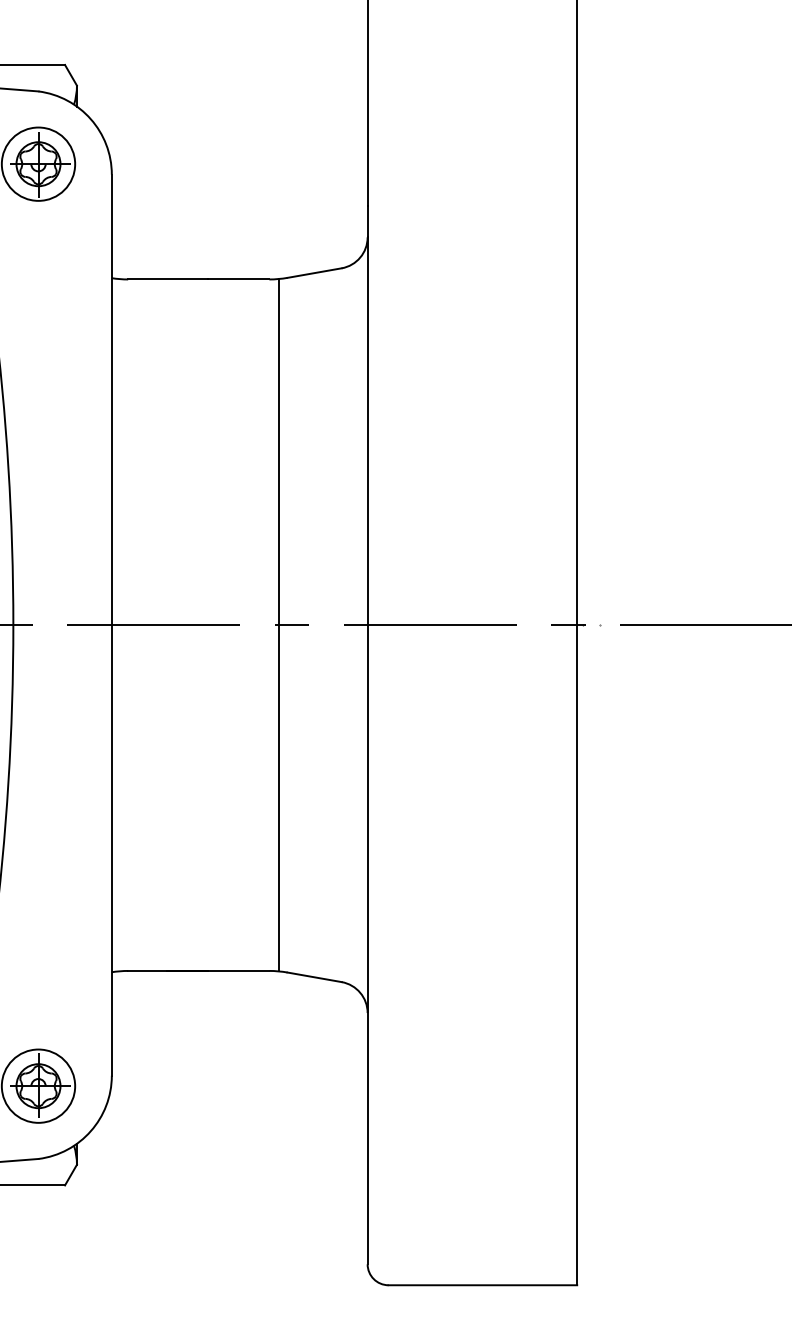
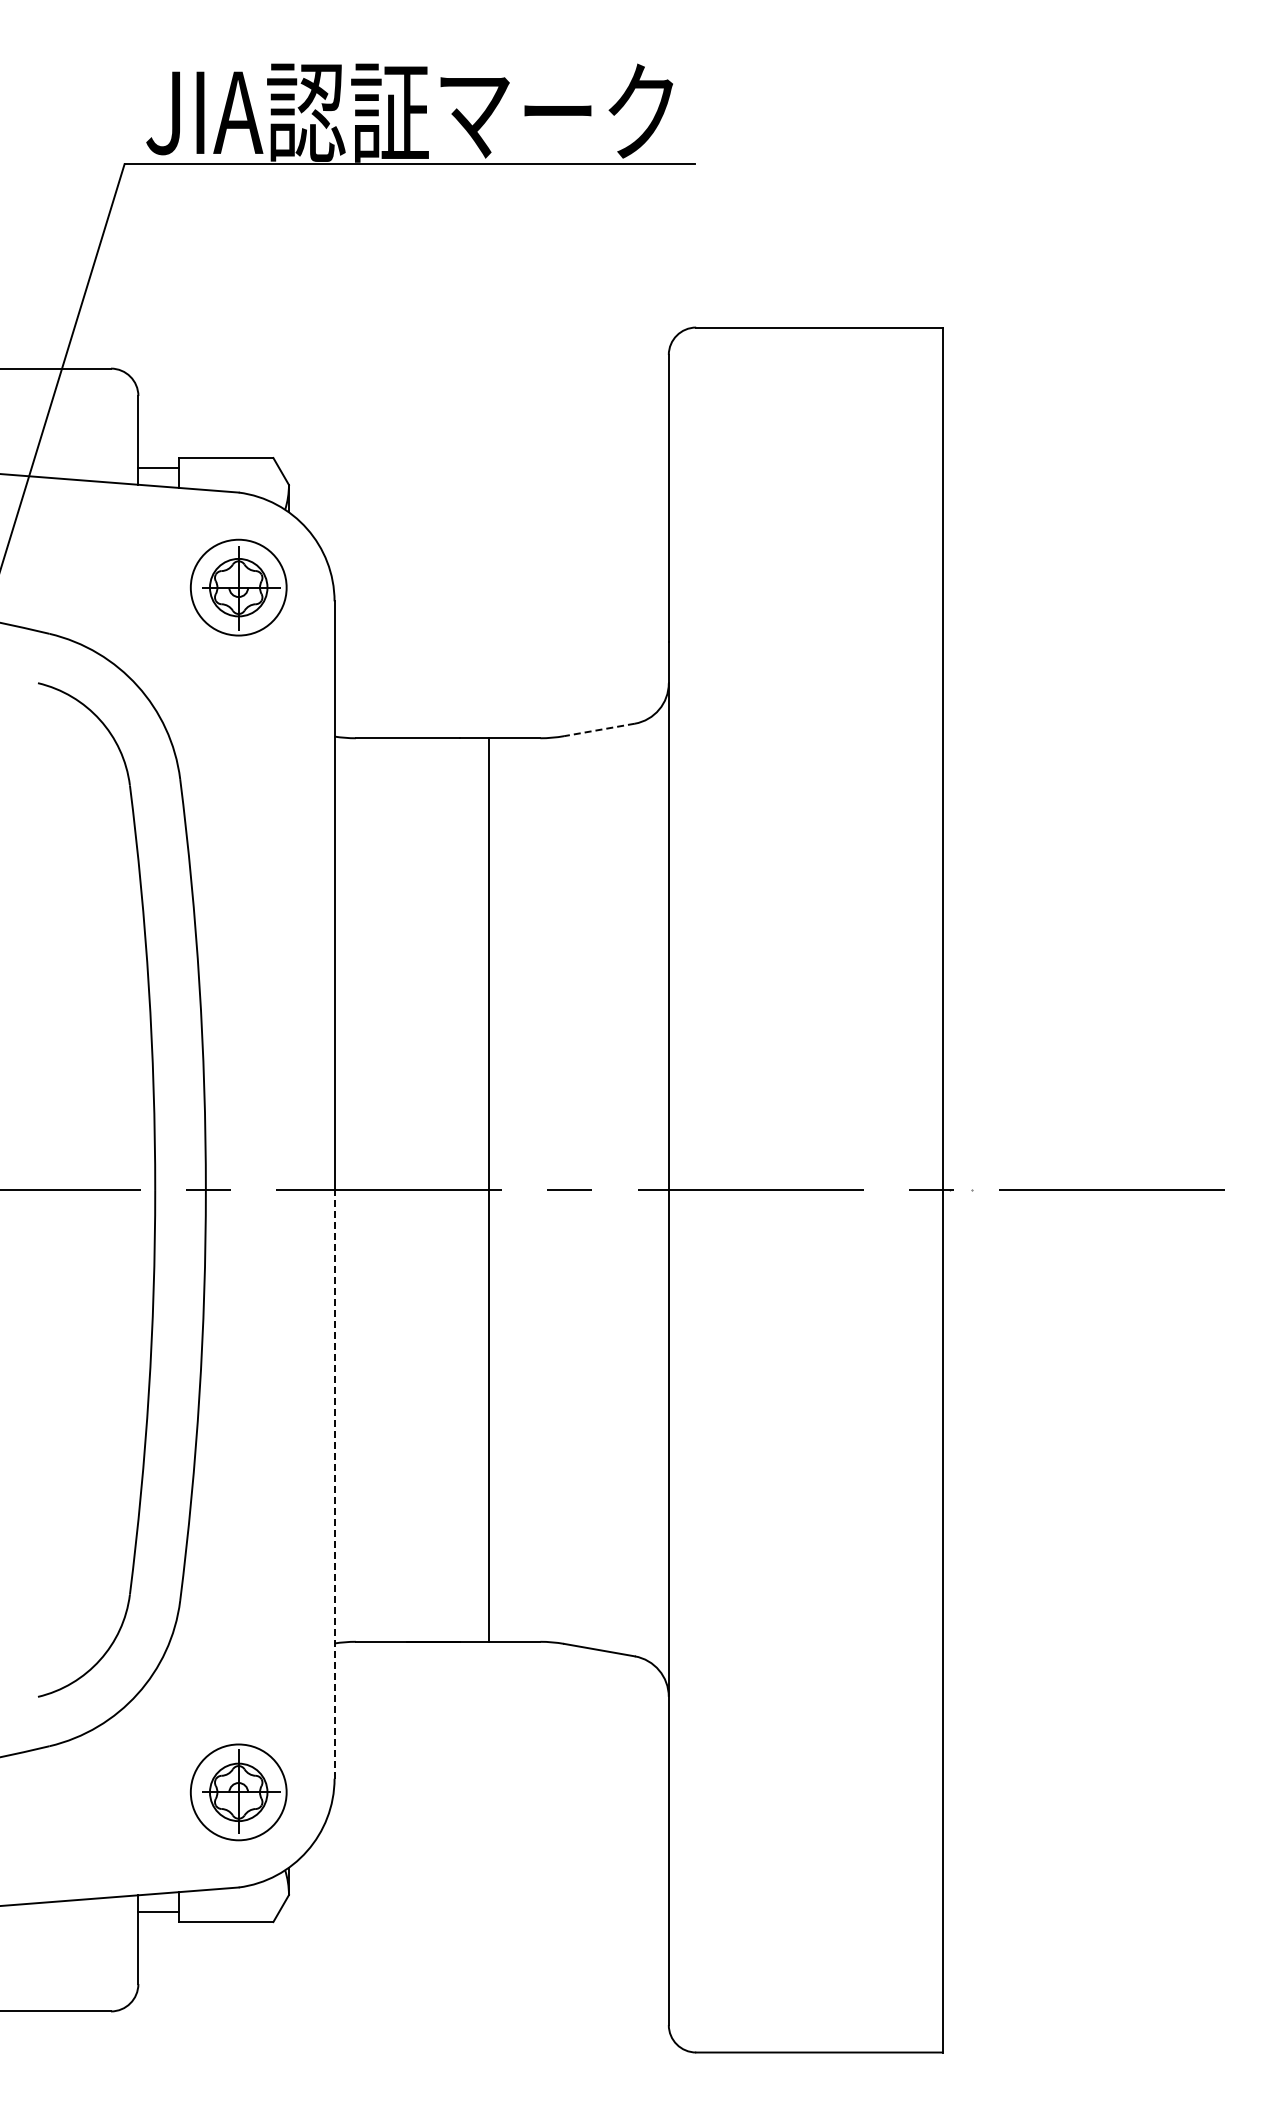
line: (314, 272) -> (599, 729), solid -> dashed
line: (278, 624) -> (489, 1189), moved
line: (111, 849) -> (334, 1483), solid -> dashed

